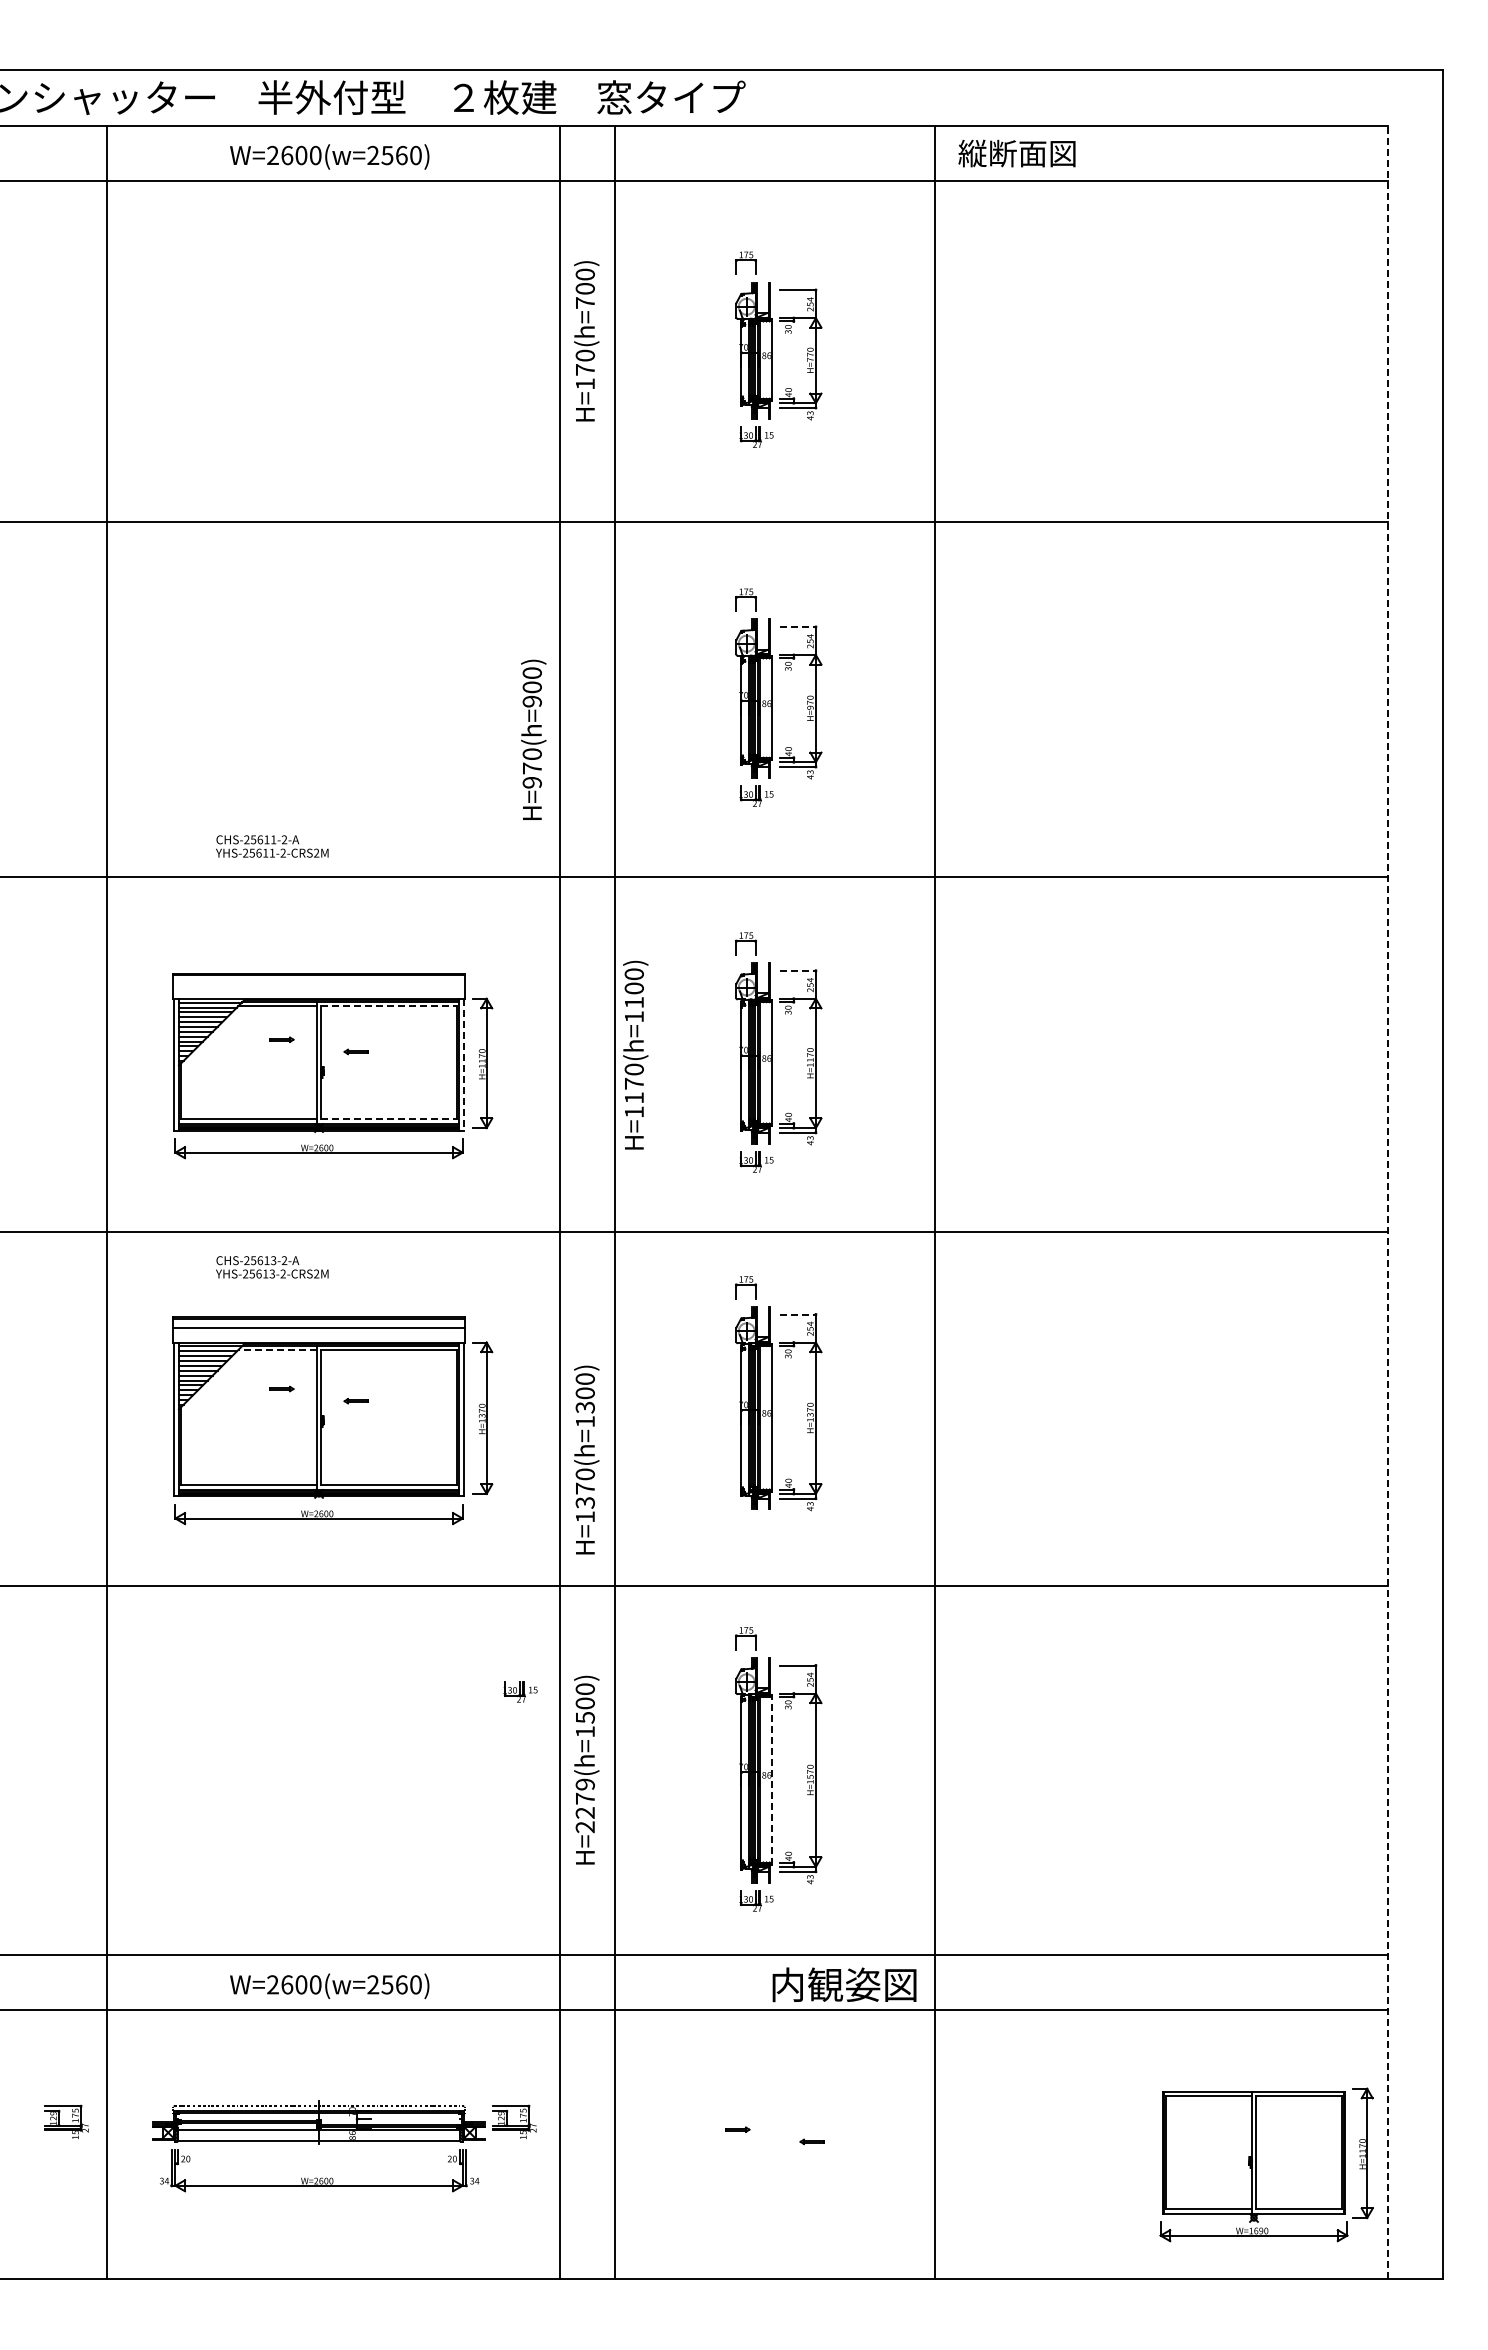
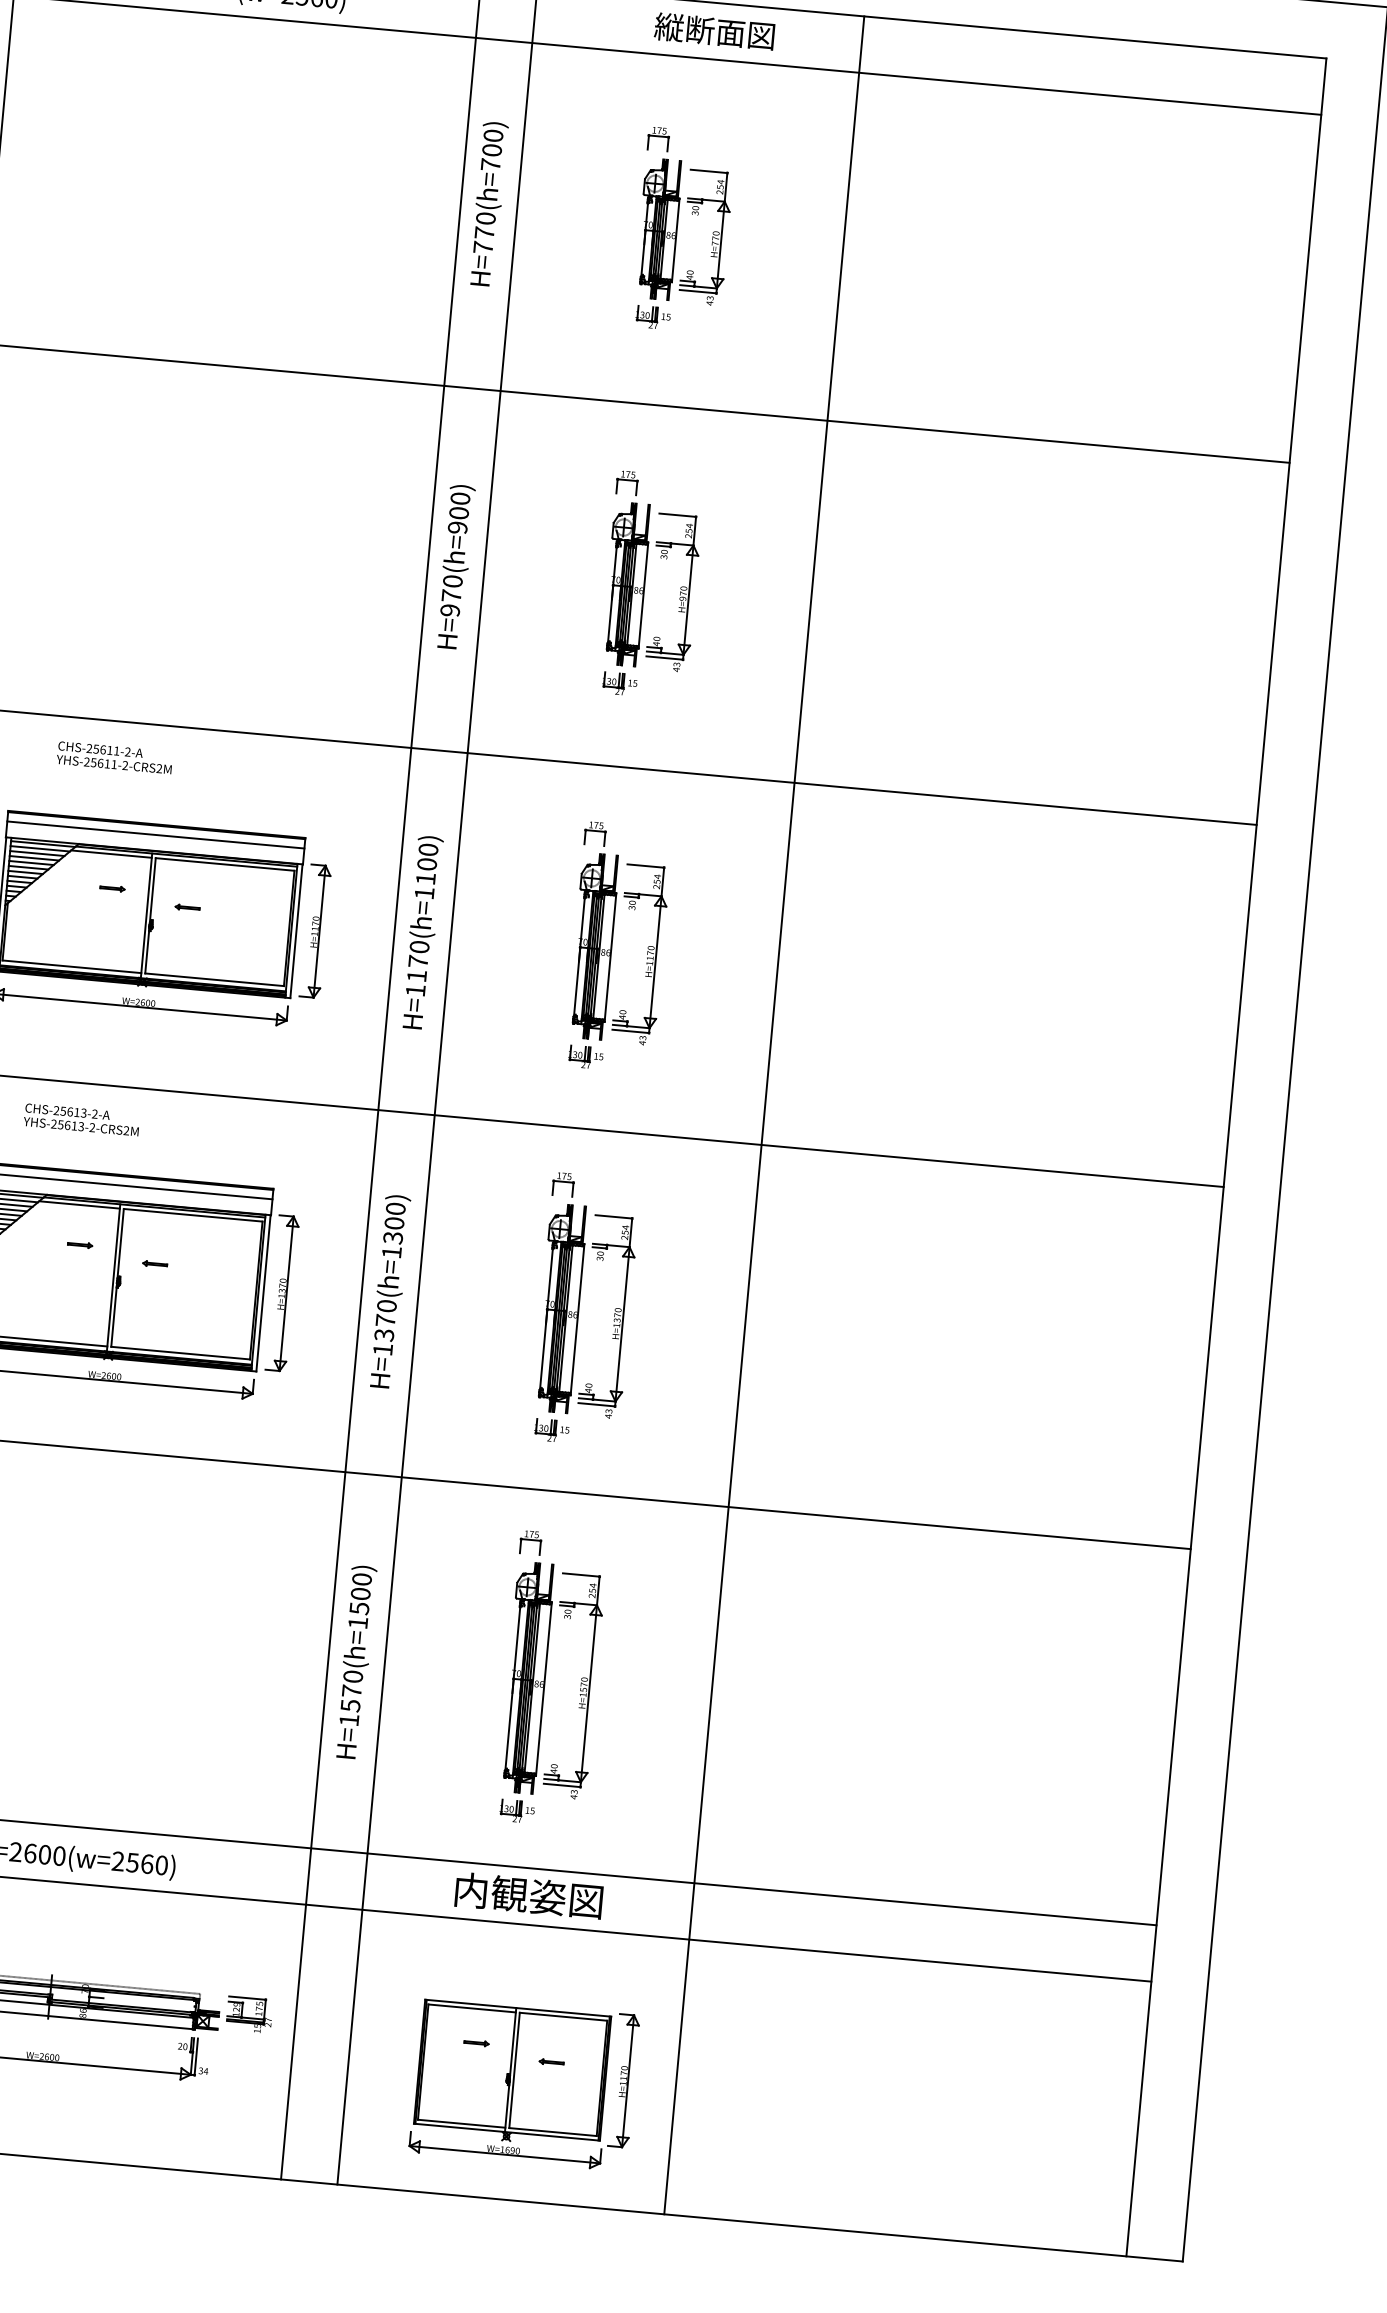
text: (1016, 153) -> (714, 31), moved
text: (585, 383) -> (483, 247), H=170(h=700) -> H=770(h=700)
line: (797, 627) -> (677, 515), dashed -> solid
text: (533, 739) -> (455, 566), moved
text: (272, 846) -> (114, 757), moved
line: (797, 970) -> (645, 865), dashed -> solid
line: (318, 983) -> (155, 834), added
line: (388, 1006) -> (224, 864), dashed -> solid
text: (635, 1054) -> (422, 931), moved
line: (464, 1065) -> (296, 931), dashed -> solid
line: (388, 1119) -> (214, 979), dashed -> solid
line: (1388, 1202) -> (1226, 1157), dashed -> solid
line: (797, 1314) -> (613, 1216), dashed -> solid
line: (277, 1350) -> (79, 1205), dashed -> solid
text: (586, 1459) -> (389, 1291), moved
part: (520, 1691) -> (551, 1430), moved
line: (771, 1779) -> (543, 1688), dashed -> solid
text: (584, 1805) -> (350, 1698), H=2279(h=1500) -> H=1570(h=1500)
text: (844, 1984) -> (529, 1895), moved
part: (1266, 2164) -> (524, 2083), moved

